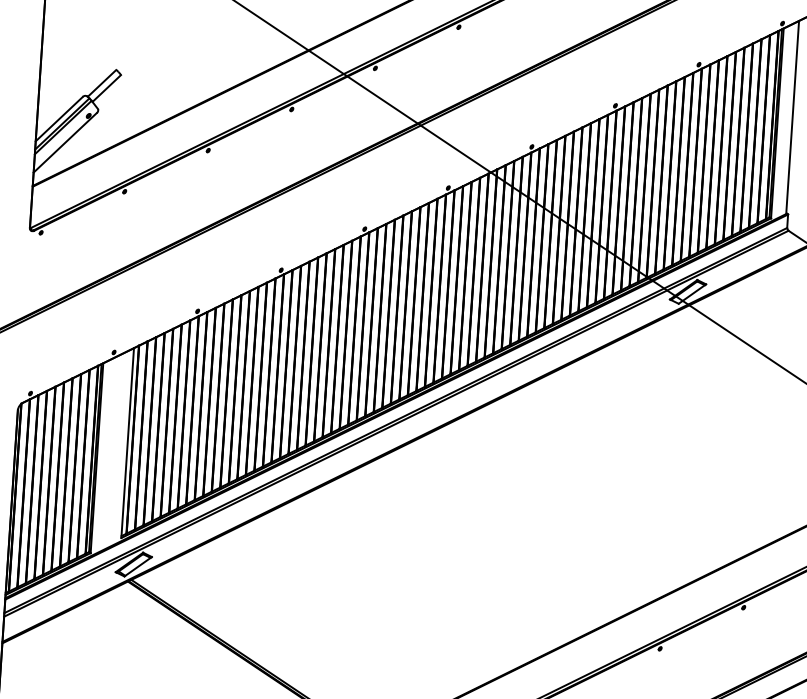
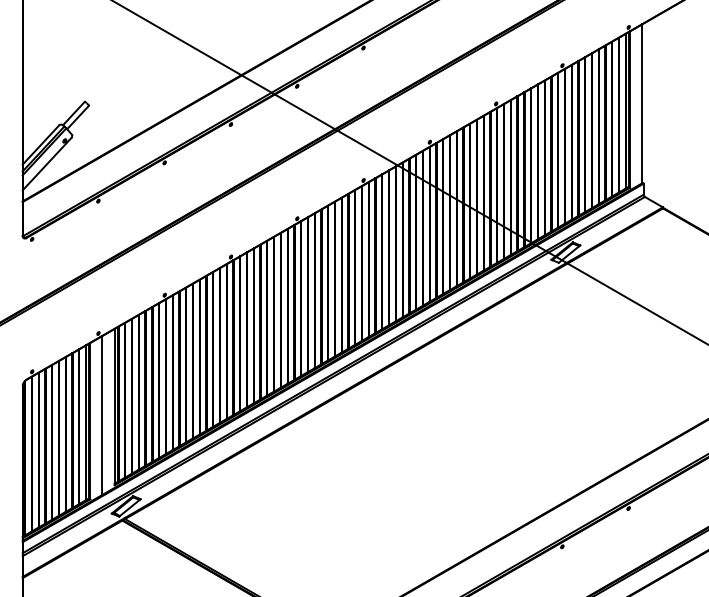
line: (112, 451) -> (102, 414), added

